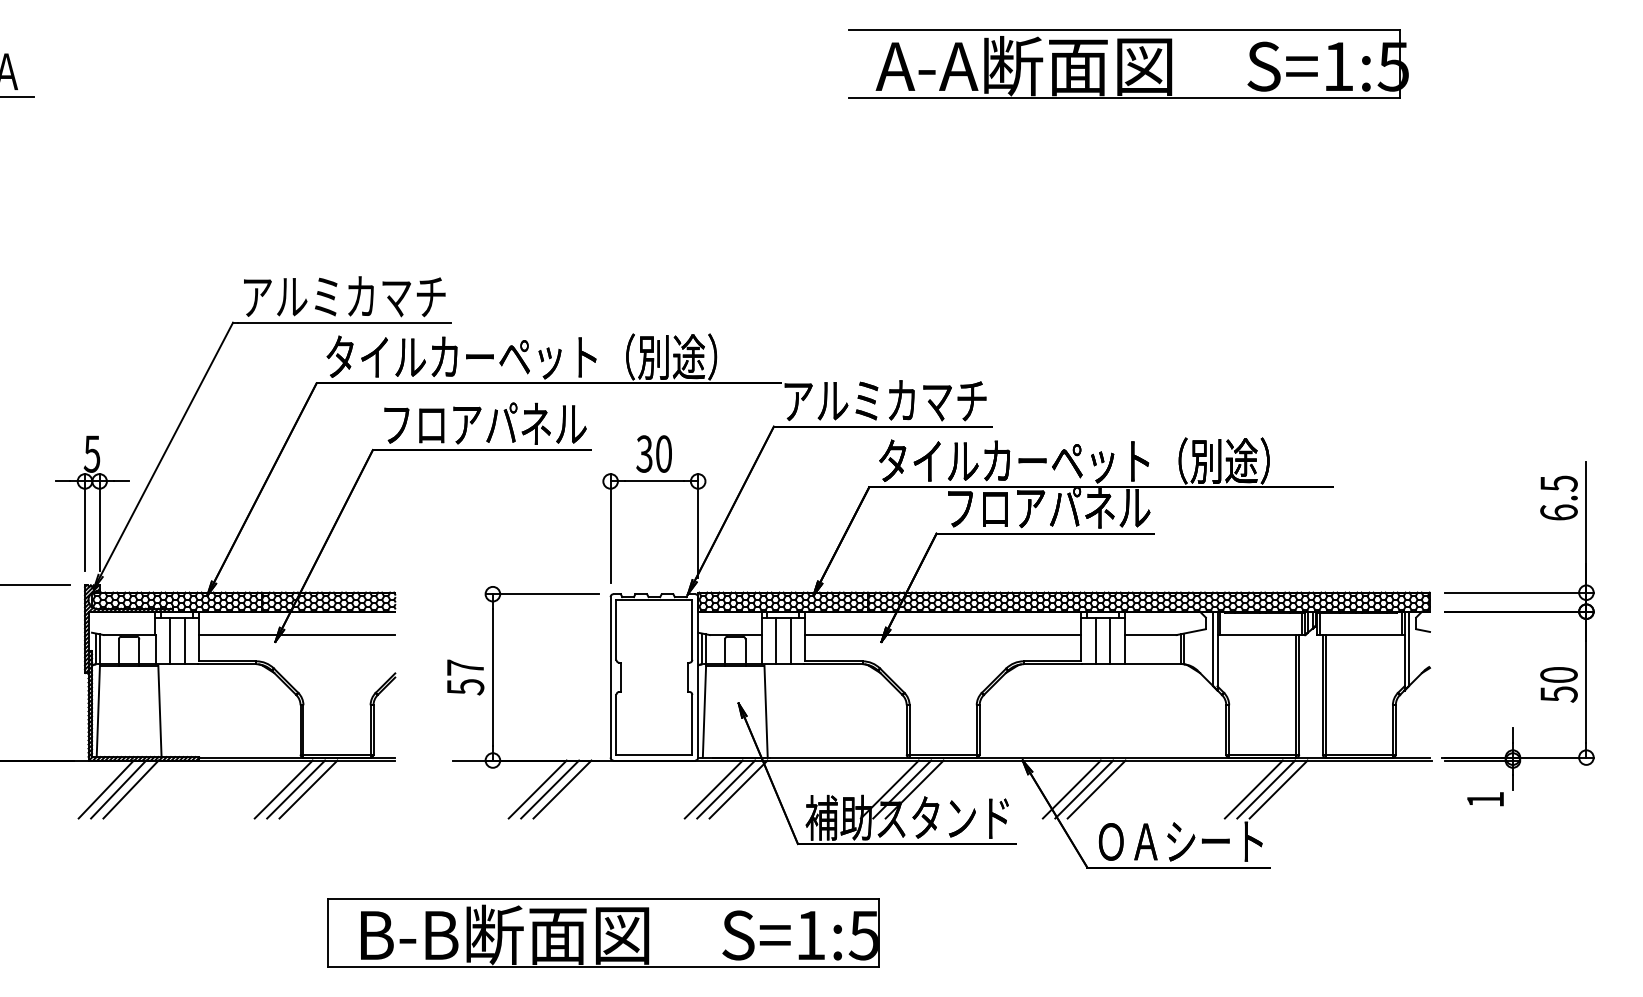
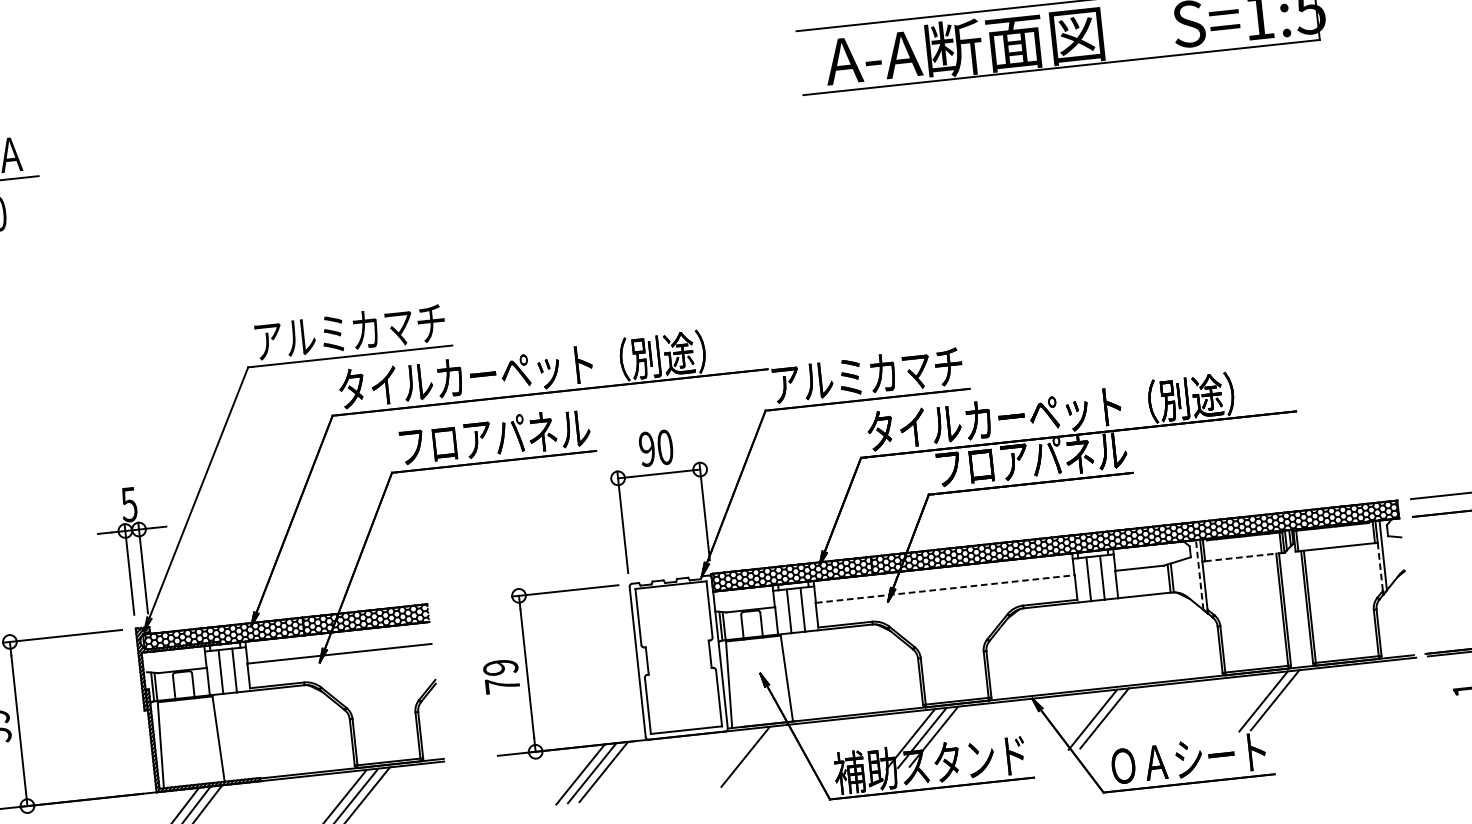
text: (644, 453) -> (647, 448), 30 -> 90
line: (943, 635) -> (945, 589), solid -> dashed
line: (1261, 635) -> (1243, 557), solid -> dashed
line: (1213, 648) -> (1199, 574), solid -> dashed
line: (1404, 660) -> (1380, 566), solid -> dashed
text: (465, 677) -> (501, 676), 57 -> 79
line: (726, 789) -> (757, 755), removed
line: (738, 789) -> (768, 754), removed
line: (1071, 789) -> (1080, 720), removed
line: (1253, 789) -> (1251, 702), removed

